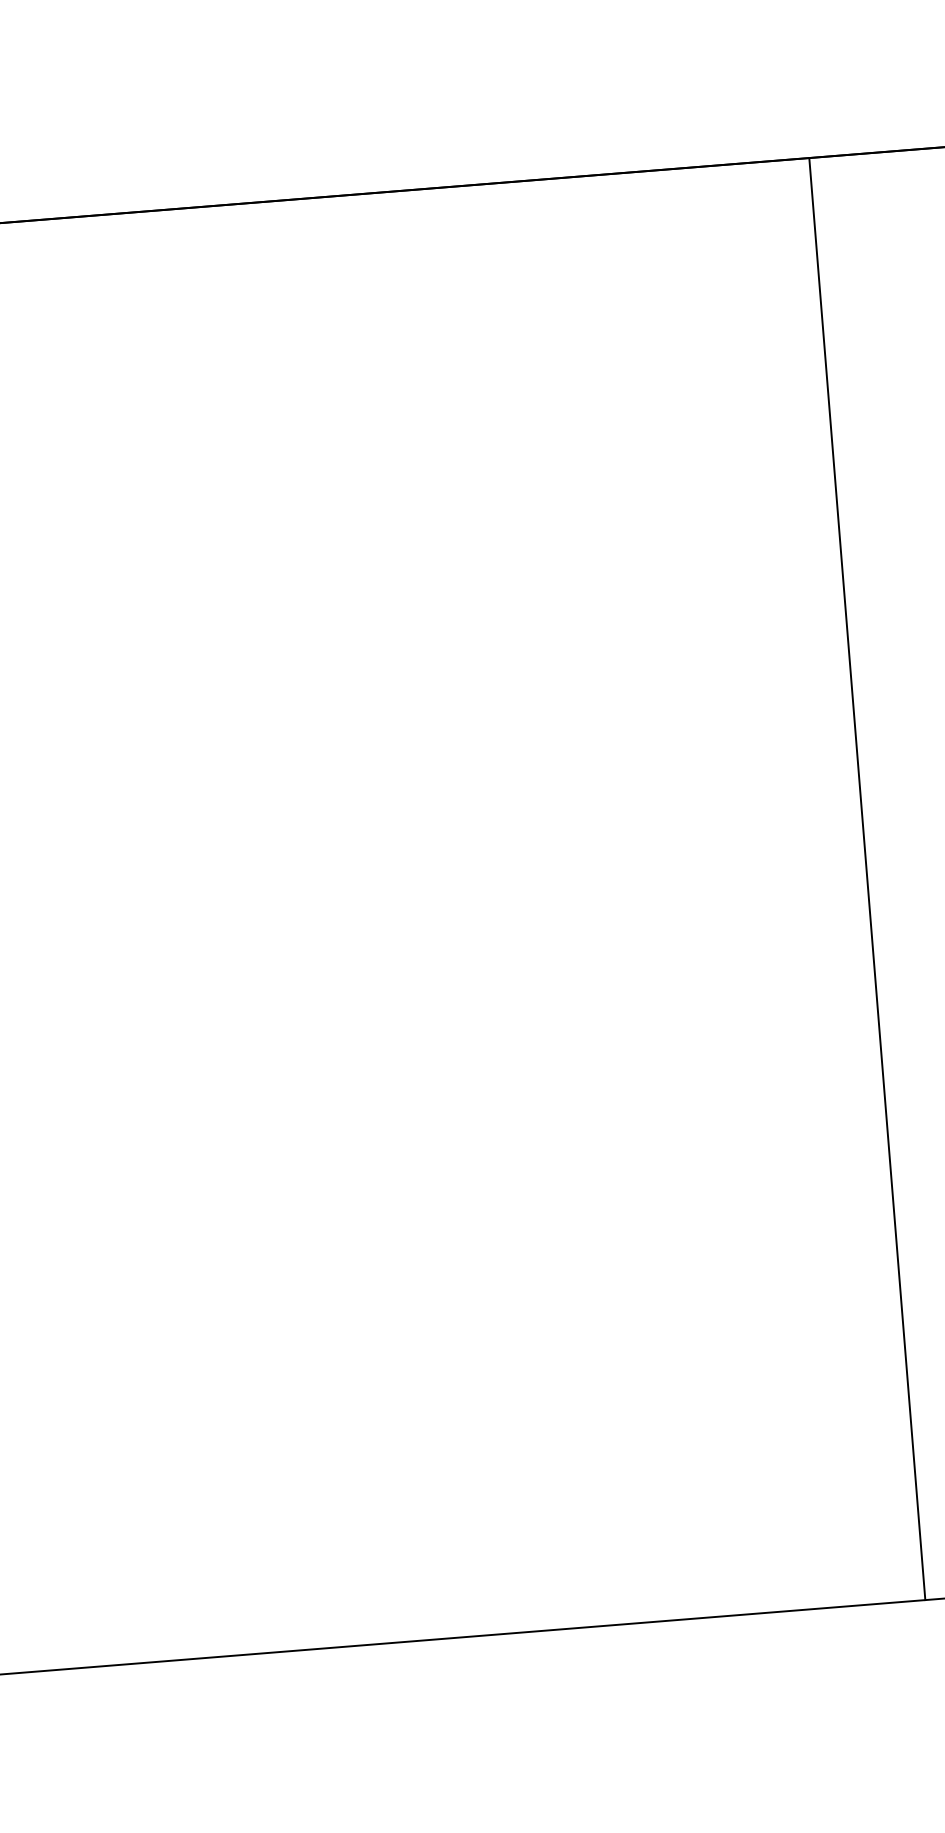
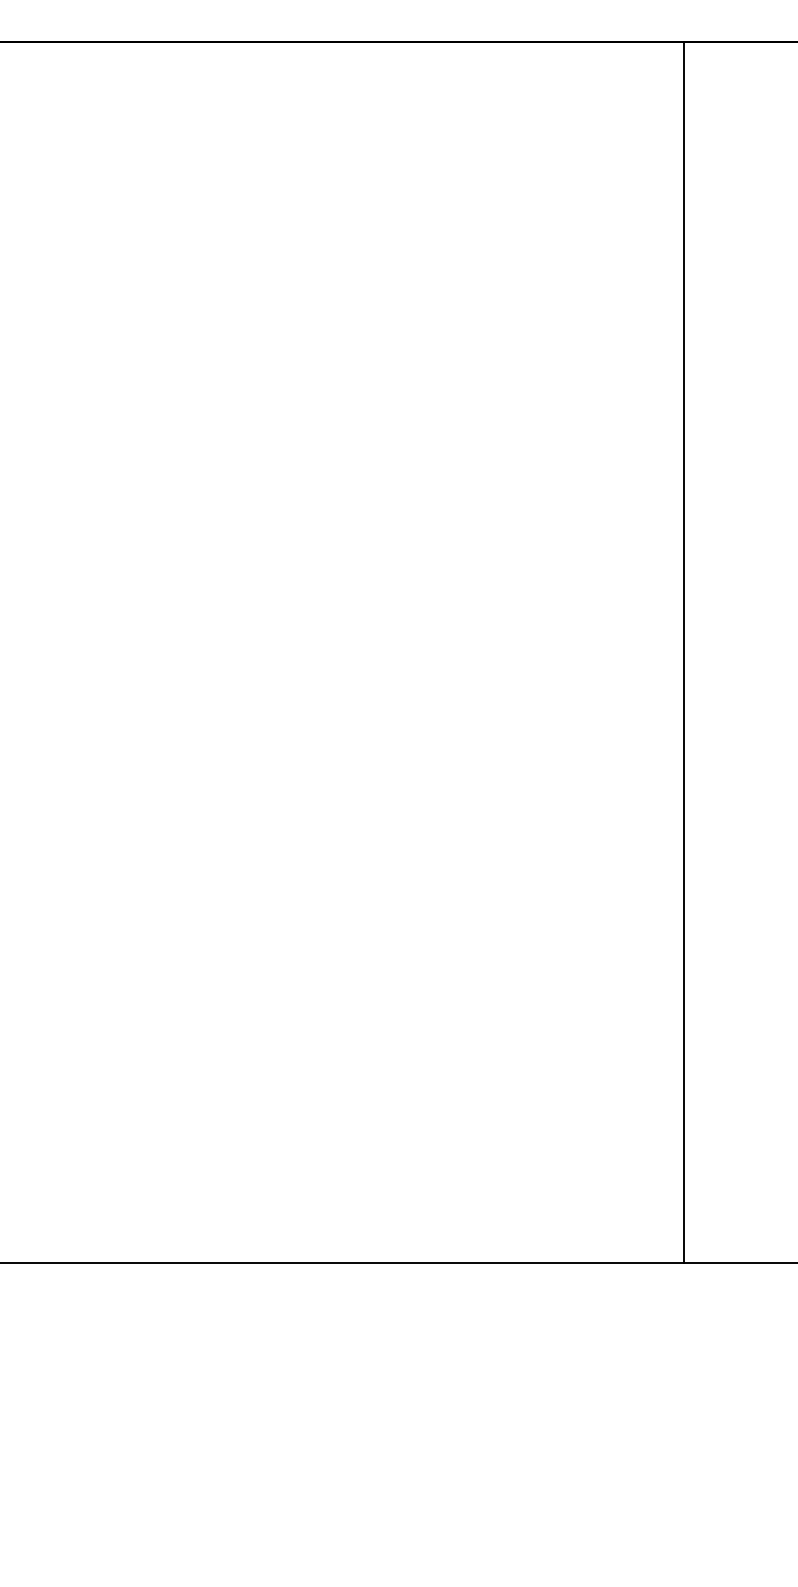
line: (867, 878) -> (684, 651), moved

